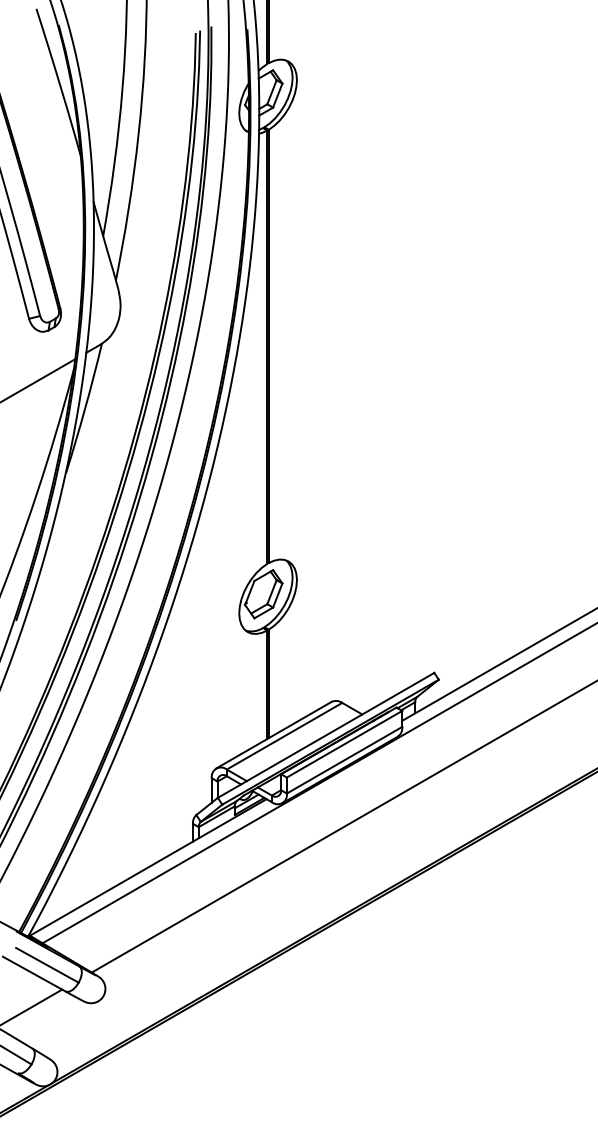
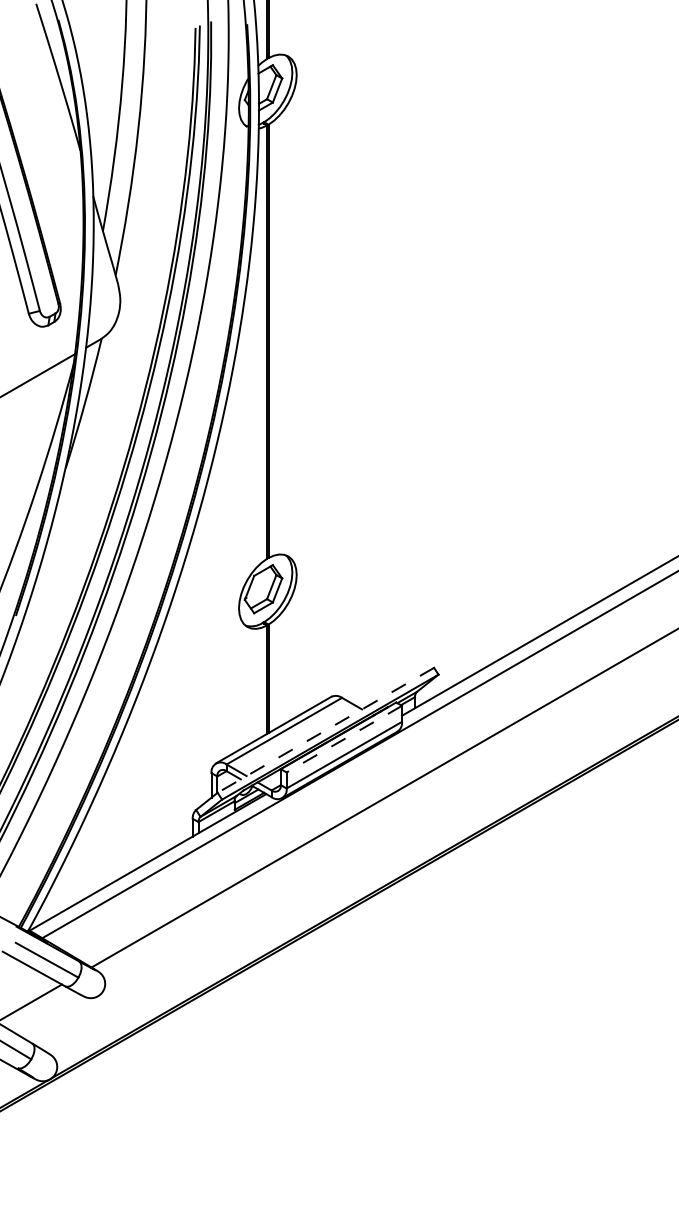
line: (325, 735) -> (325, 730), solid -> dashed
line: (344, 744) -> (344, 739), solid -> dashed

